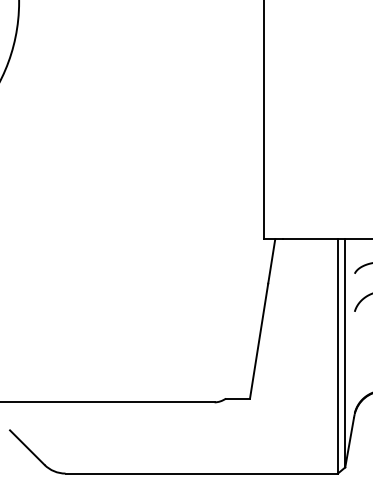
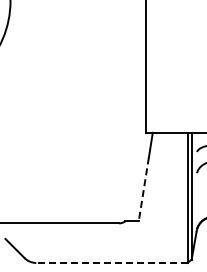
line: (258, 341) -> (143, 189), solid -> dashed
line: (200, 472) -> (111, 262), solid -> dashed

